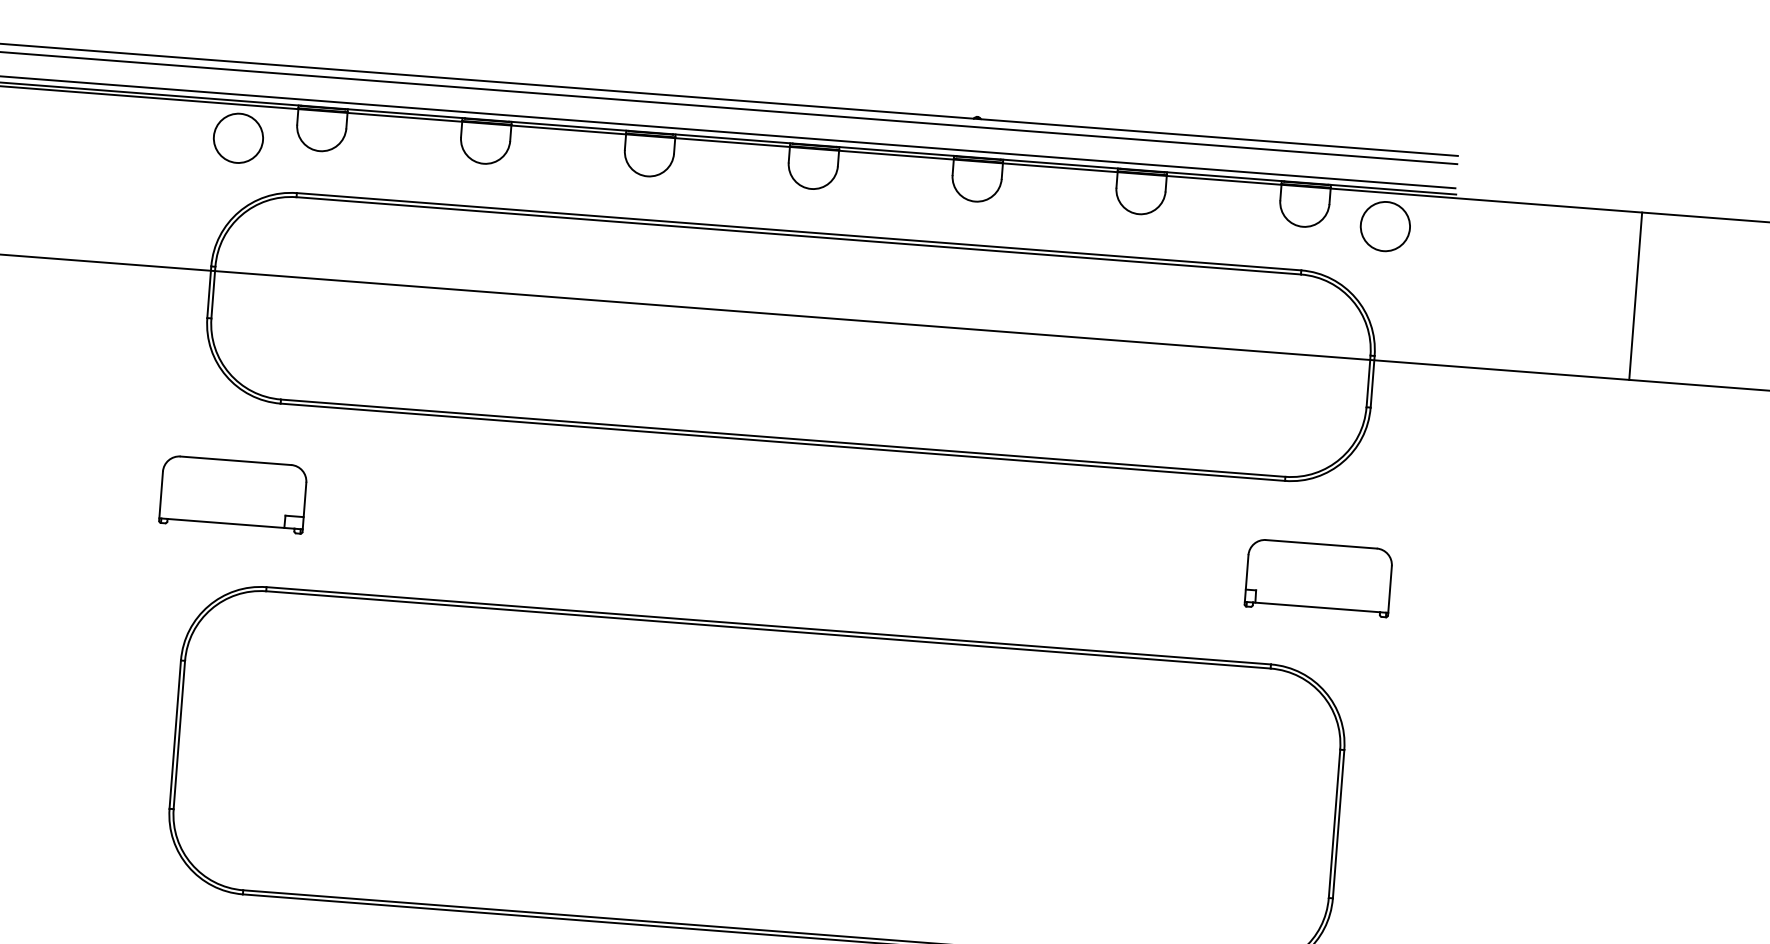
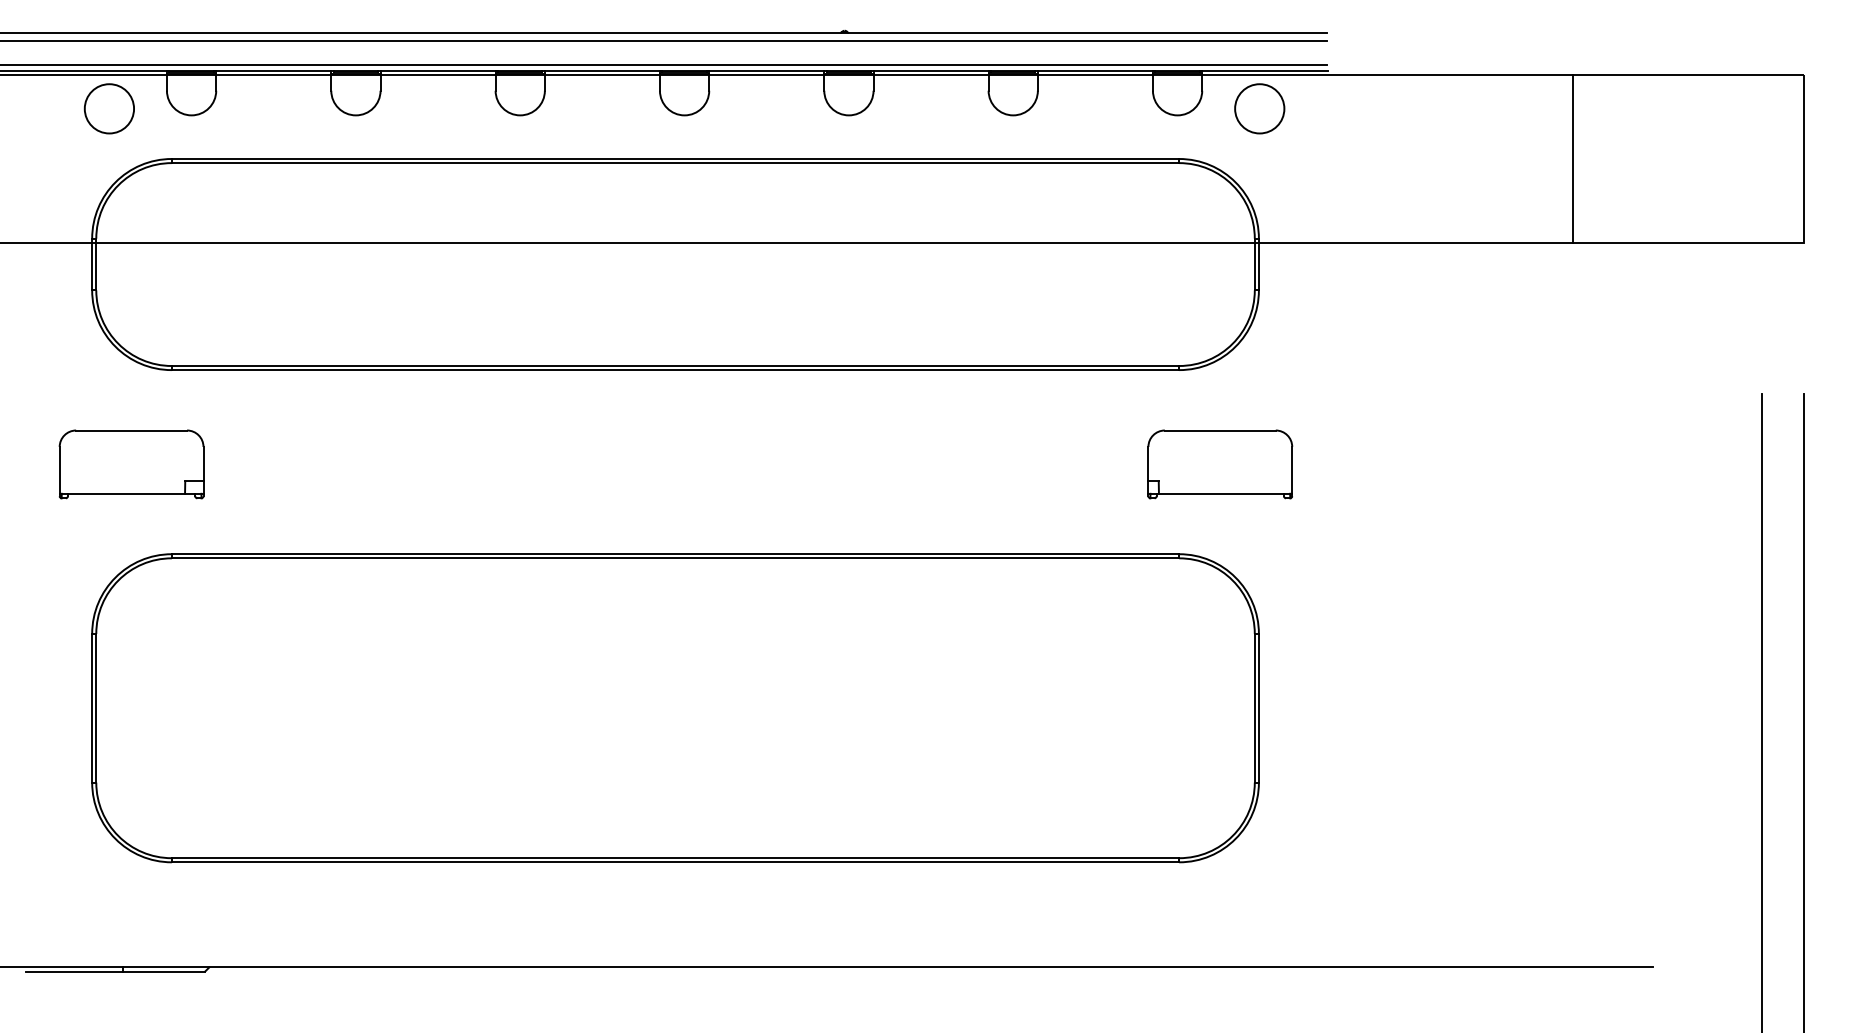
line: (1635, 296) -> (1572, 159), moved

